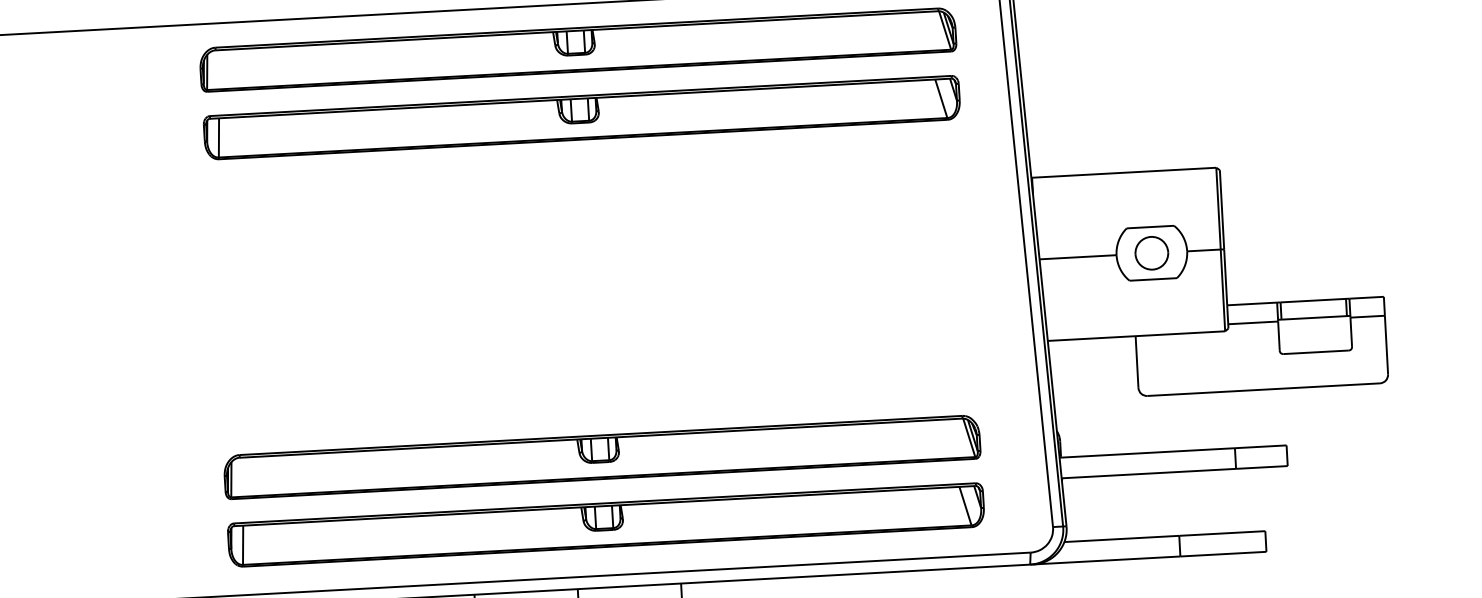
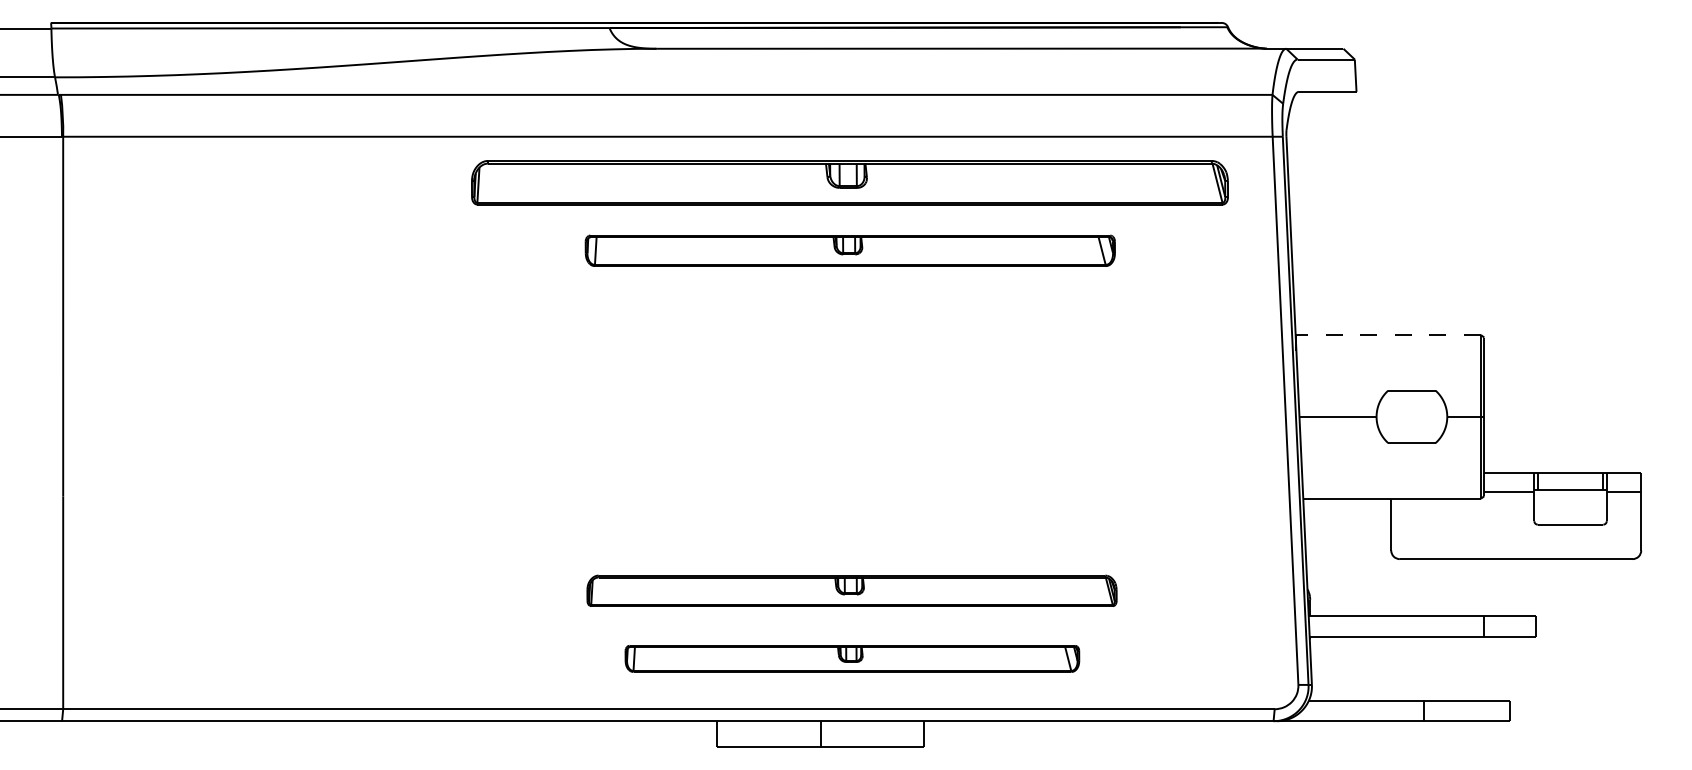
part: (582, 117) -> (850, 250), size x0.7
line: (1124, 172) -> (1388, 334), solid -> dashed
part: (1151, 252) -> (1411, 416), removed
part: (601, 456) -> (851, 590), size x0.7
part: (606, 524) -> (852, 658), size x0.6

